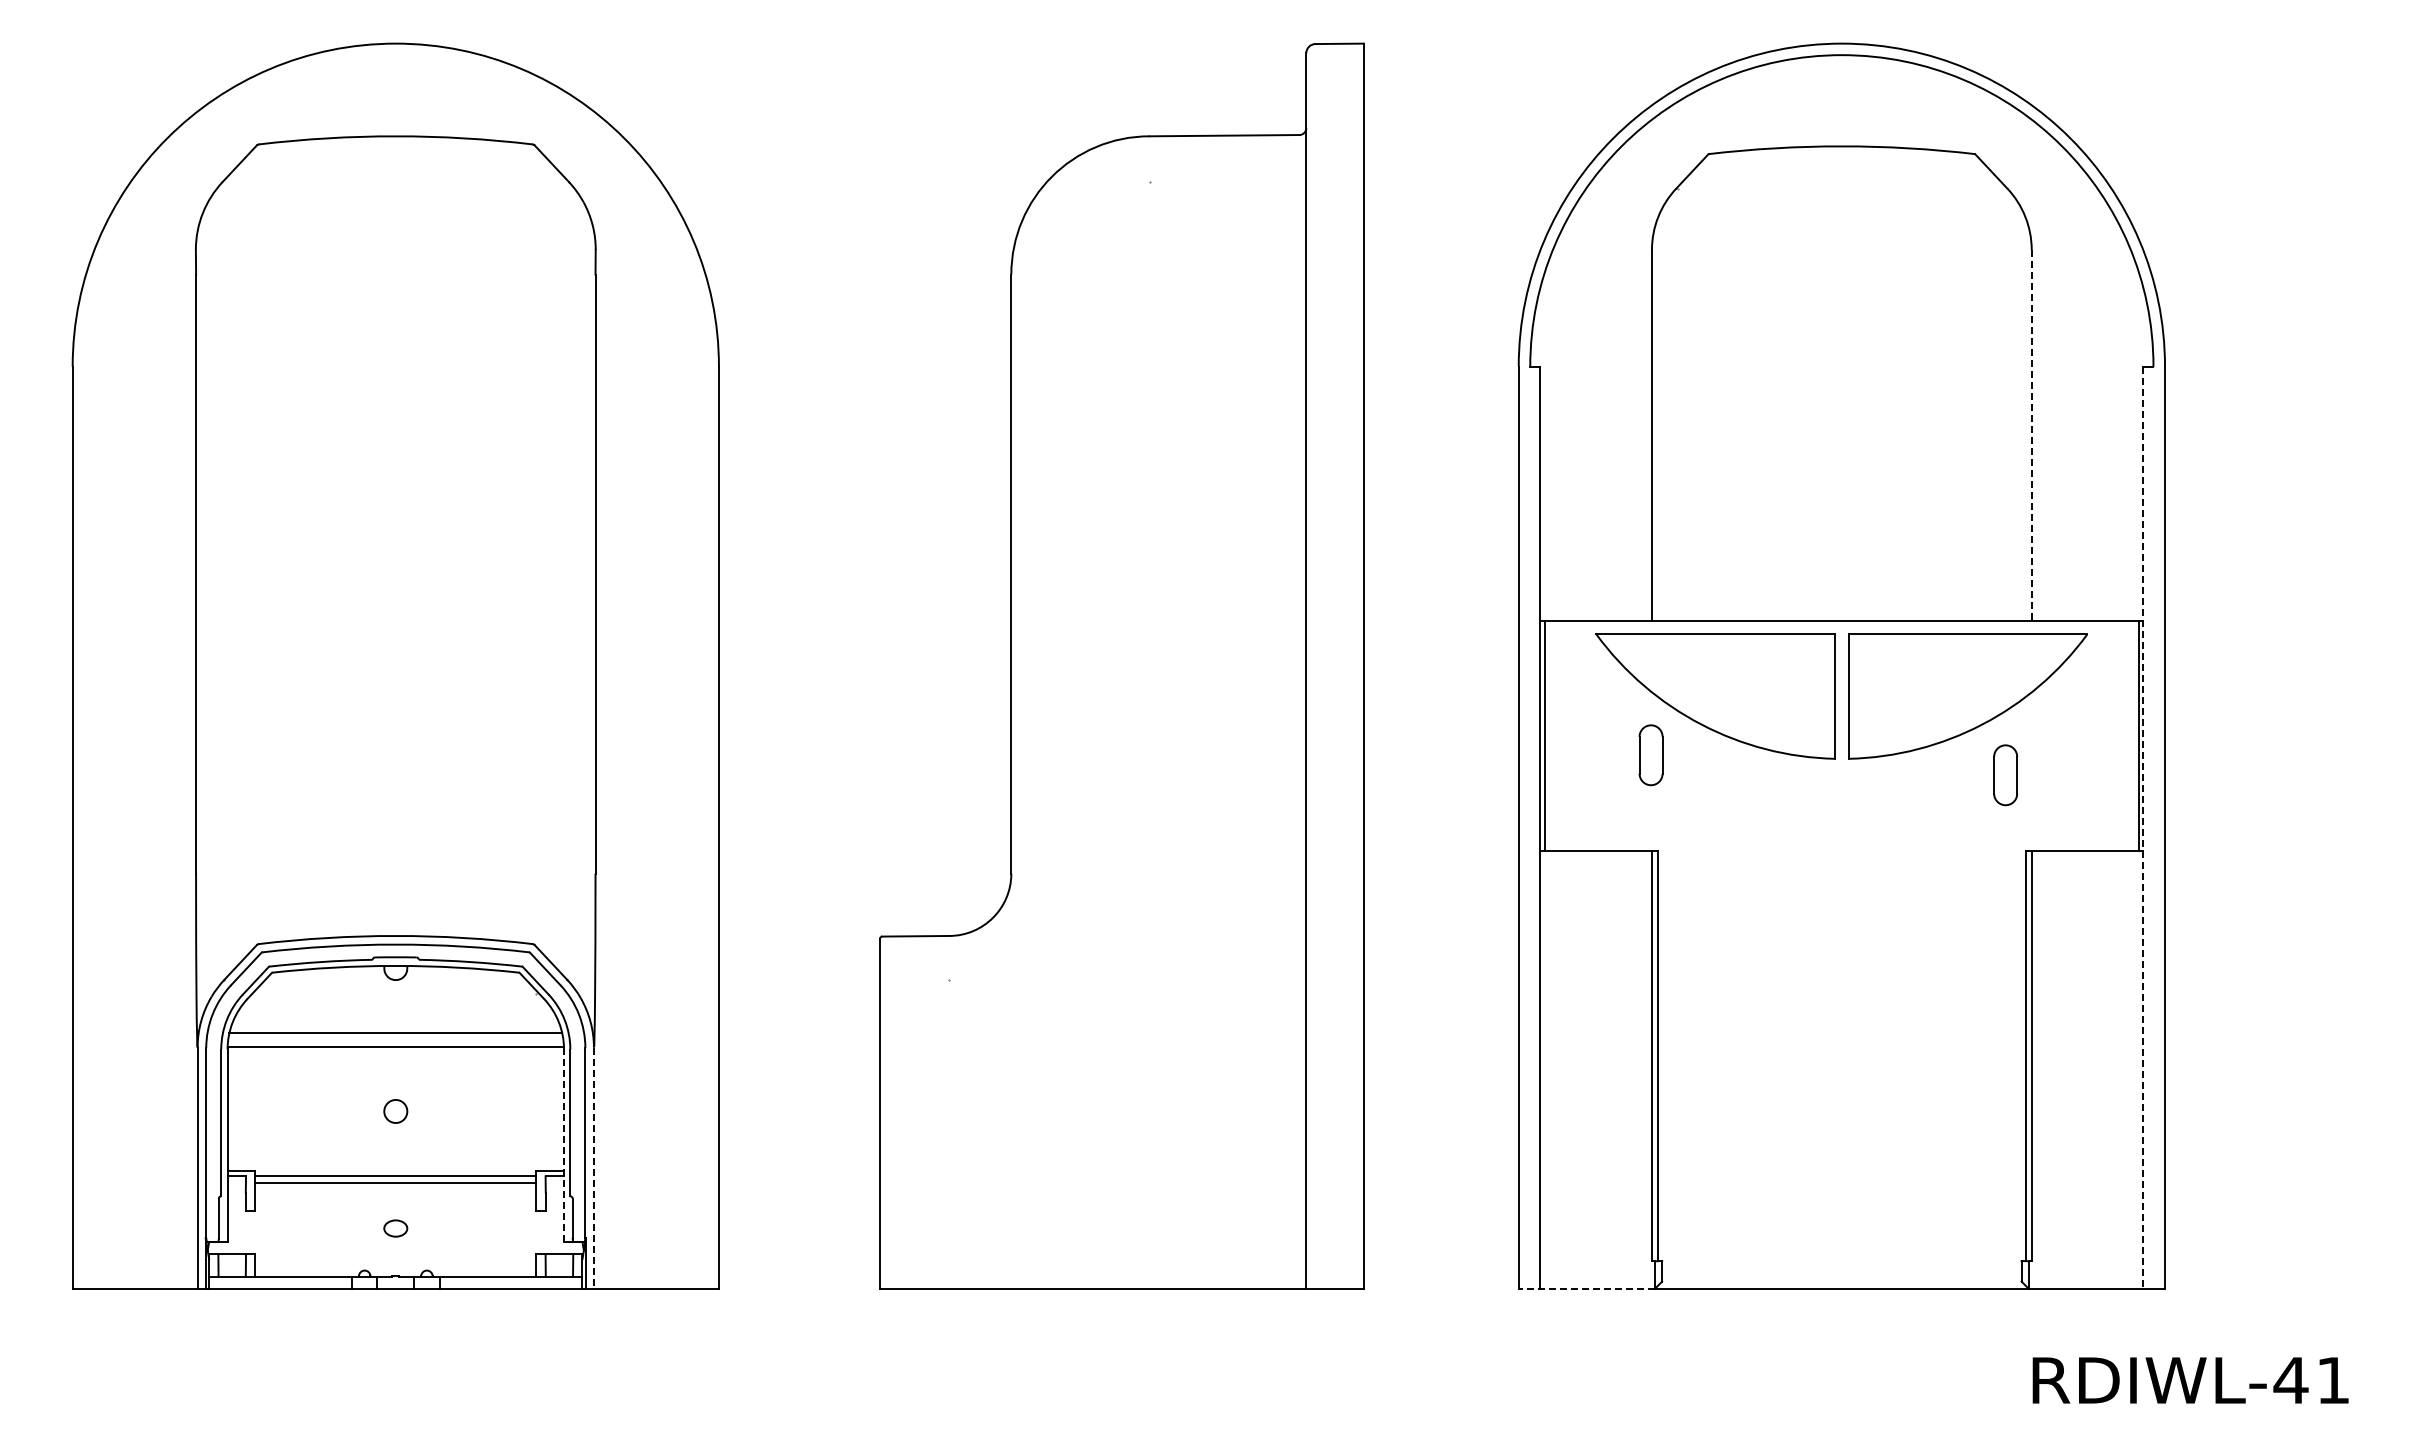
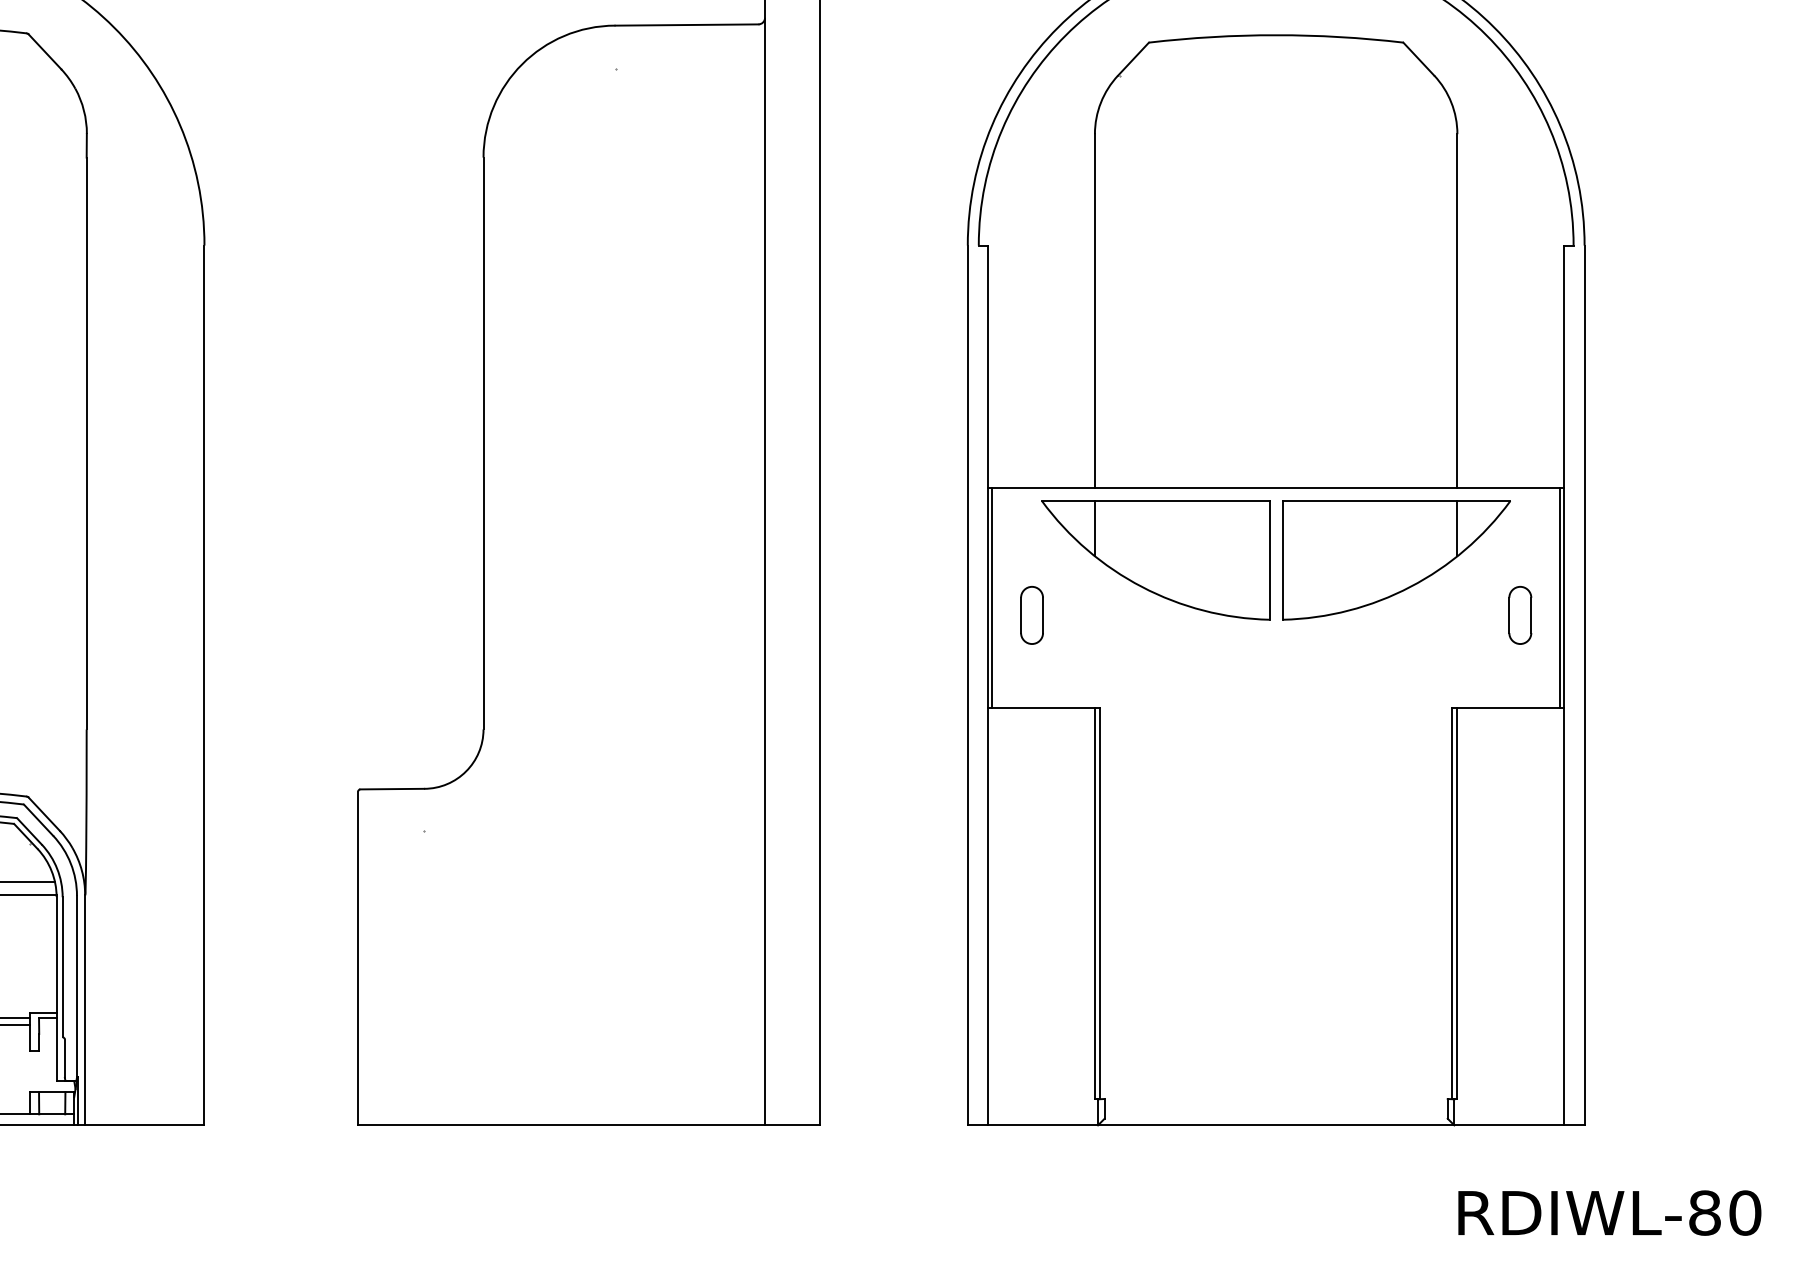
line: (2031, 435) -> (1457, 311), dashed -> solid
line: (1651, 663) -> (1094, 528), added
line: (2031, 663) -> (1457, 528), added
part: (1650, 755) -> (1031, 615), moved
part: (2005, 775) -> (1520, 615), moved
line: (2143, 827) -> (1564, 685), dashed -> solid
line: (564, 1145) -> (57, 988), dashed -> solid
line: (594, 1168) -> (85, 1010), dashed -> solid
line: (1586, 1288) -> (1032, 1125), dashed -> solid
text: (2311, 1380) -> (1724, 1213), RDIWL-41 -> RDIWL-80

